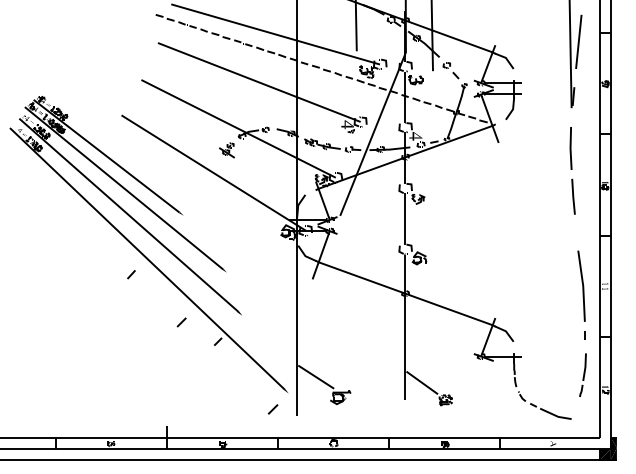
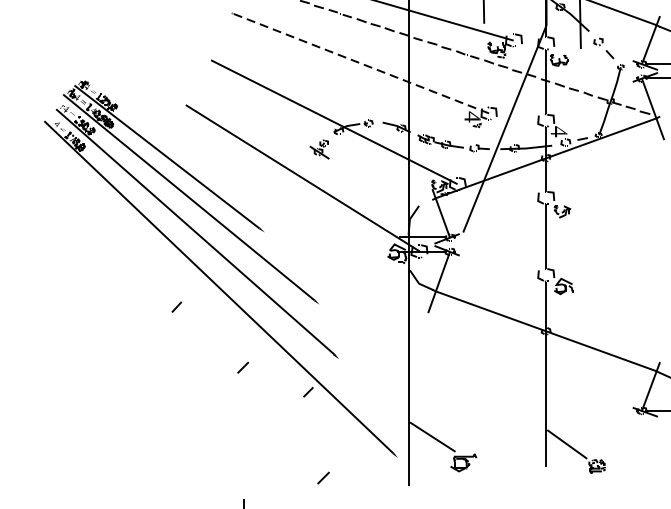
line: (258, 82) -> (359, 63), solid -> dashed
line: (131, 274) -> (176, 306), moved
line: (181, 322) -> (242, 367), moved
line: (272, 409) -> (322, 478), moved

